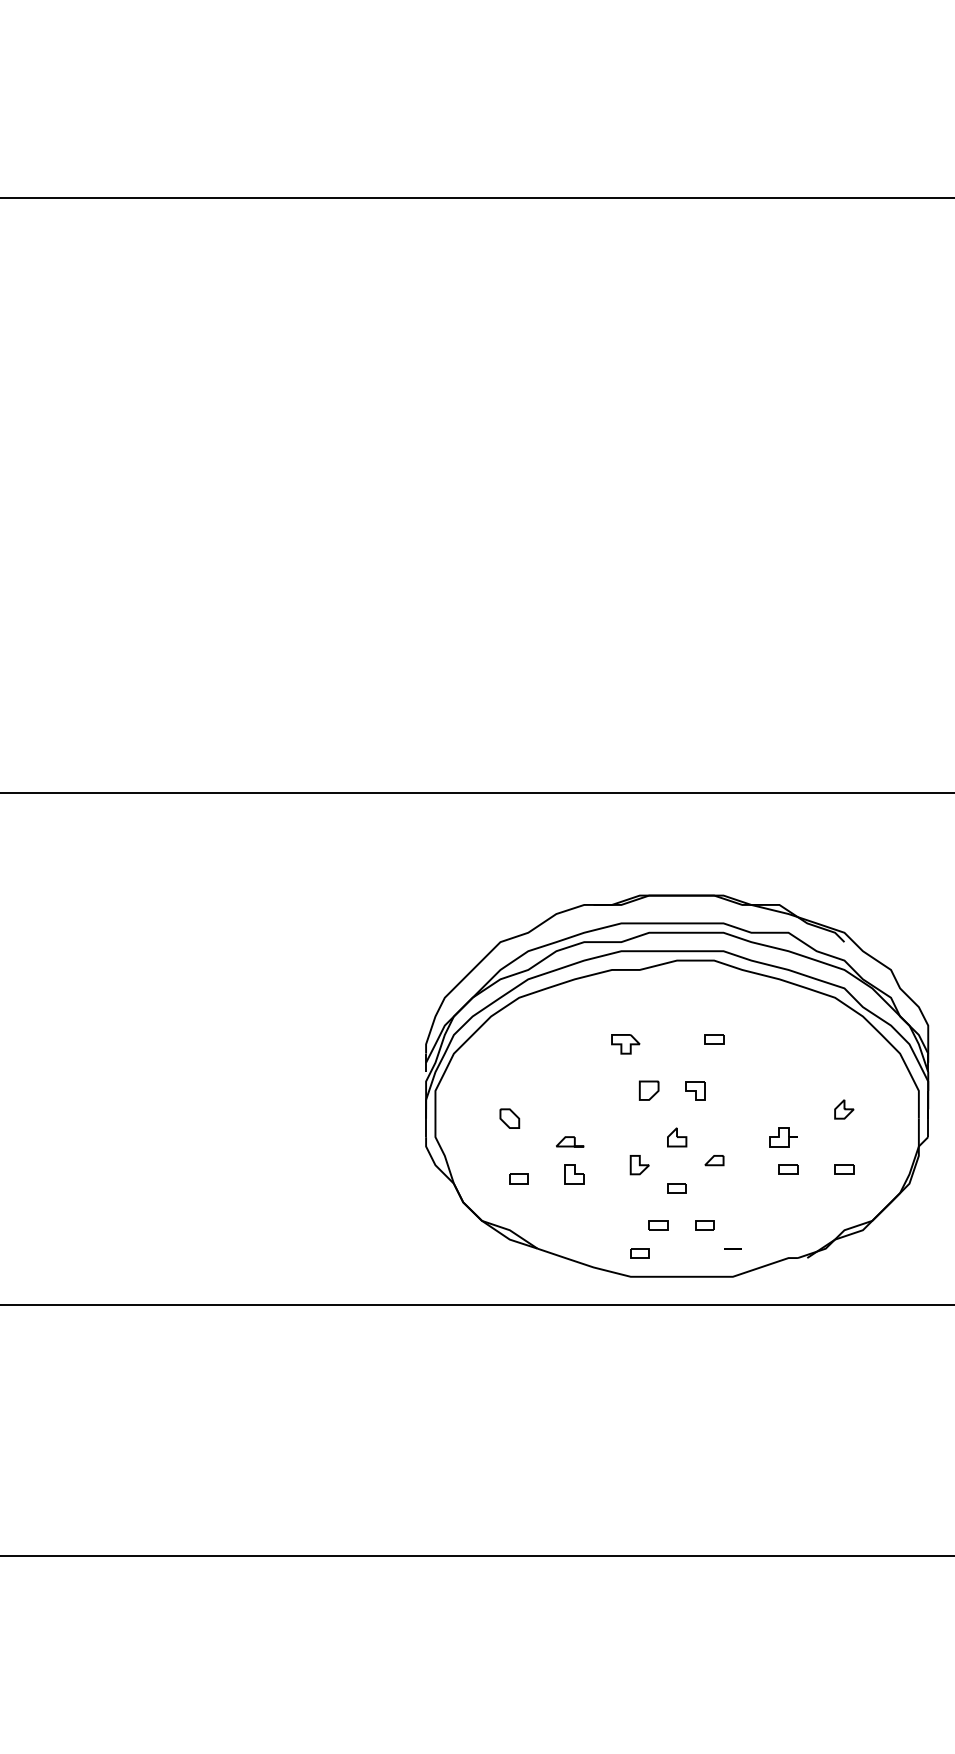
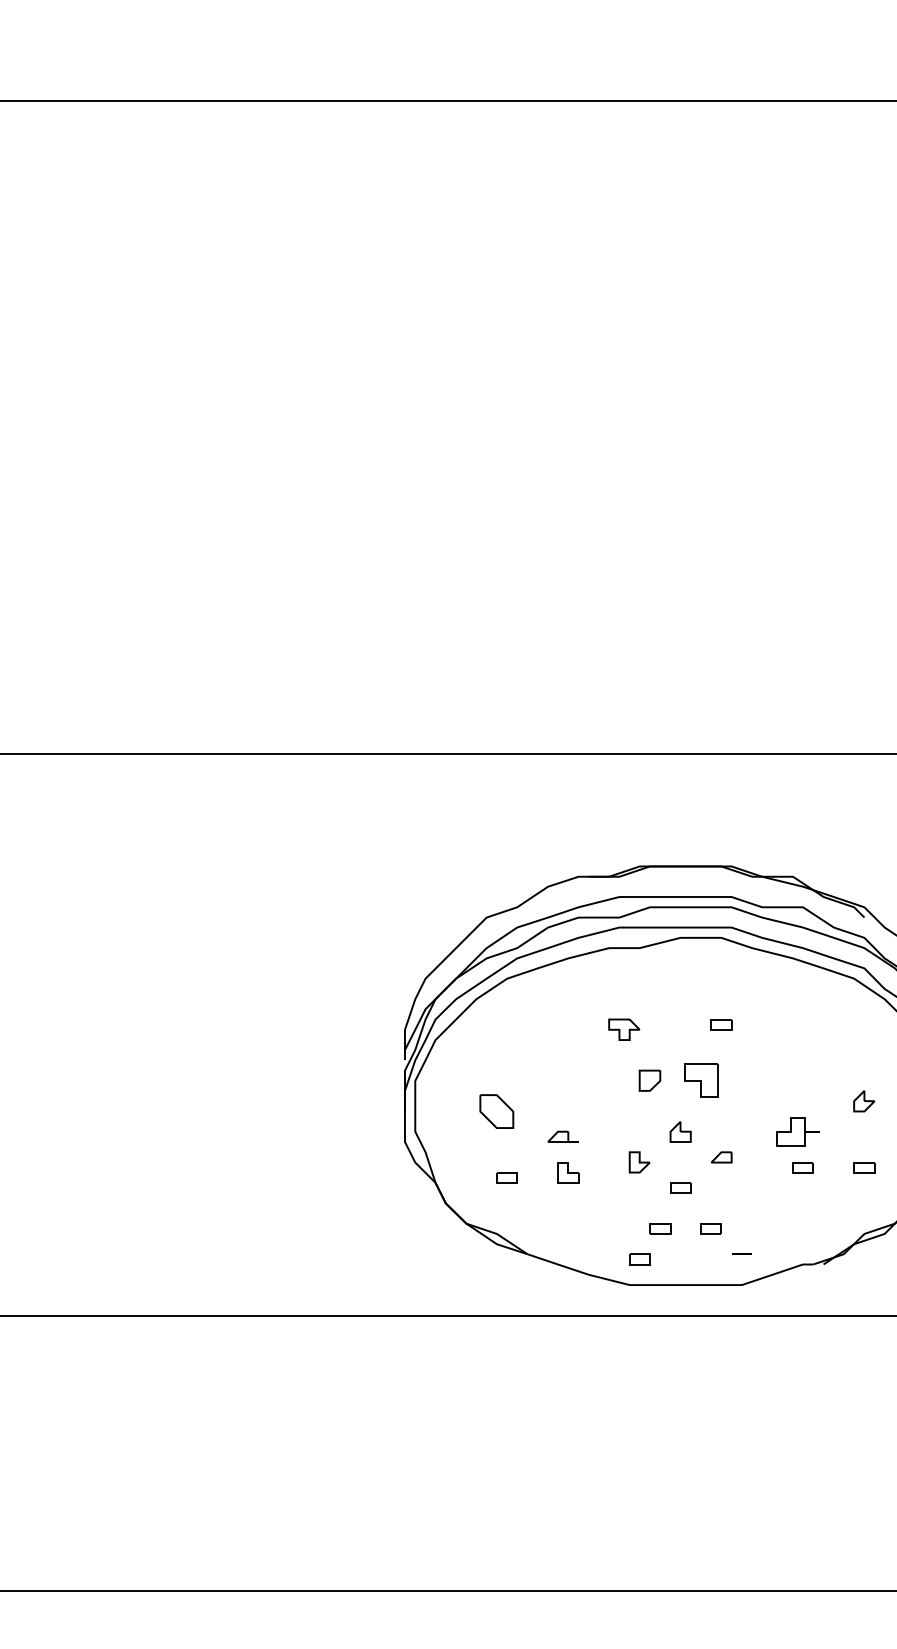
part: (695, 1090) -> (700, 1080), size x1.6
part: (509, 1118) -> (496, 1111), size x1.6
part: (783, 1137) -> (797, 1132), size x1.4

